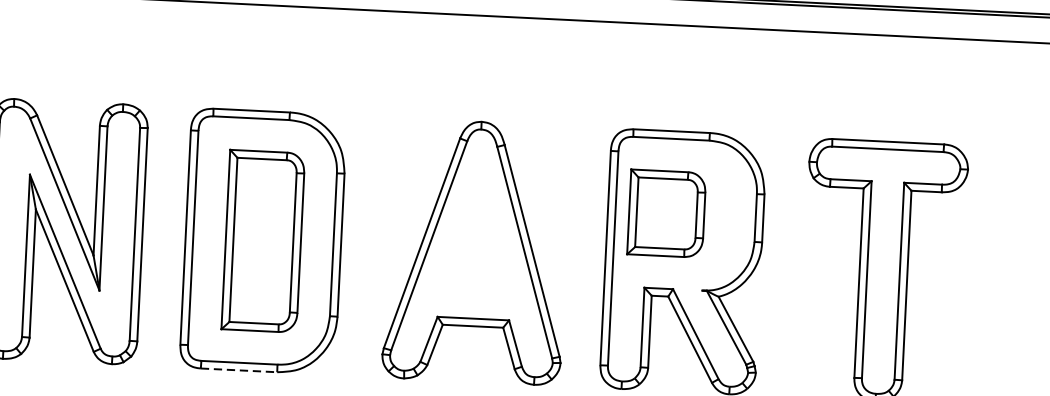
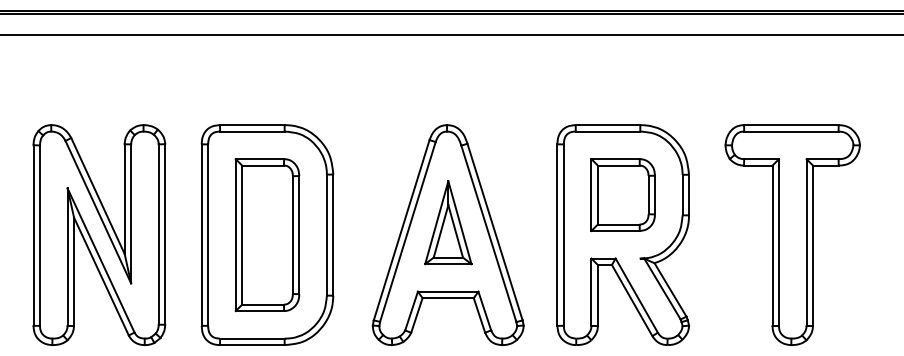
part: (665, 212) -> (622, 194), moved
part: (477, 236) -> (448, 222), added
line: (239, 370) -> (252, 345), dashed -> solid

